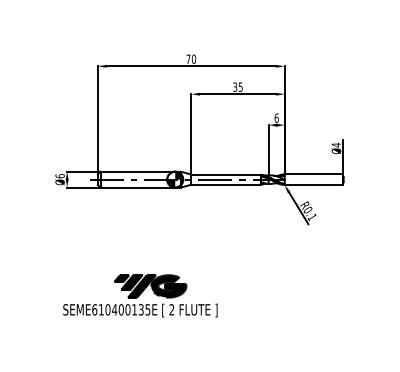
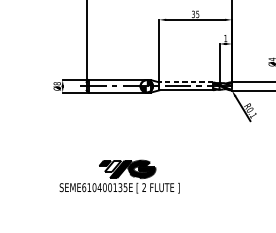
text: (276, 117) -> (225, 38), 6 -> 1
line: (225, 174) -> (185, 82), solid -> dashed
text: (59, 176) -> (56, 83), Ø6 -> Ø8
fill: (131, 282) -> (112, 166), removed

